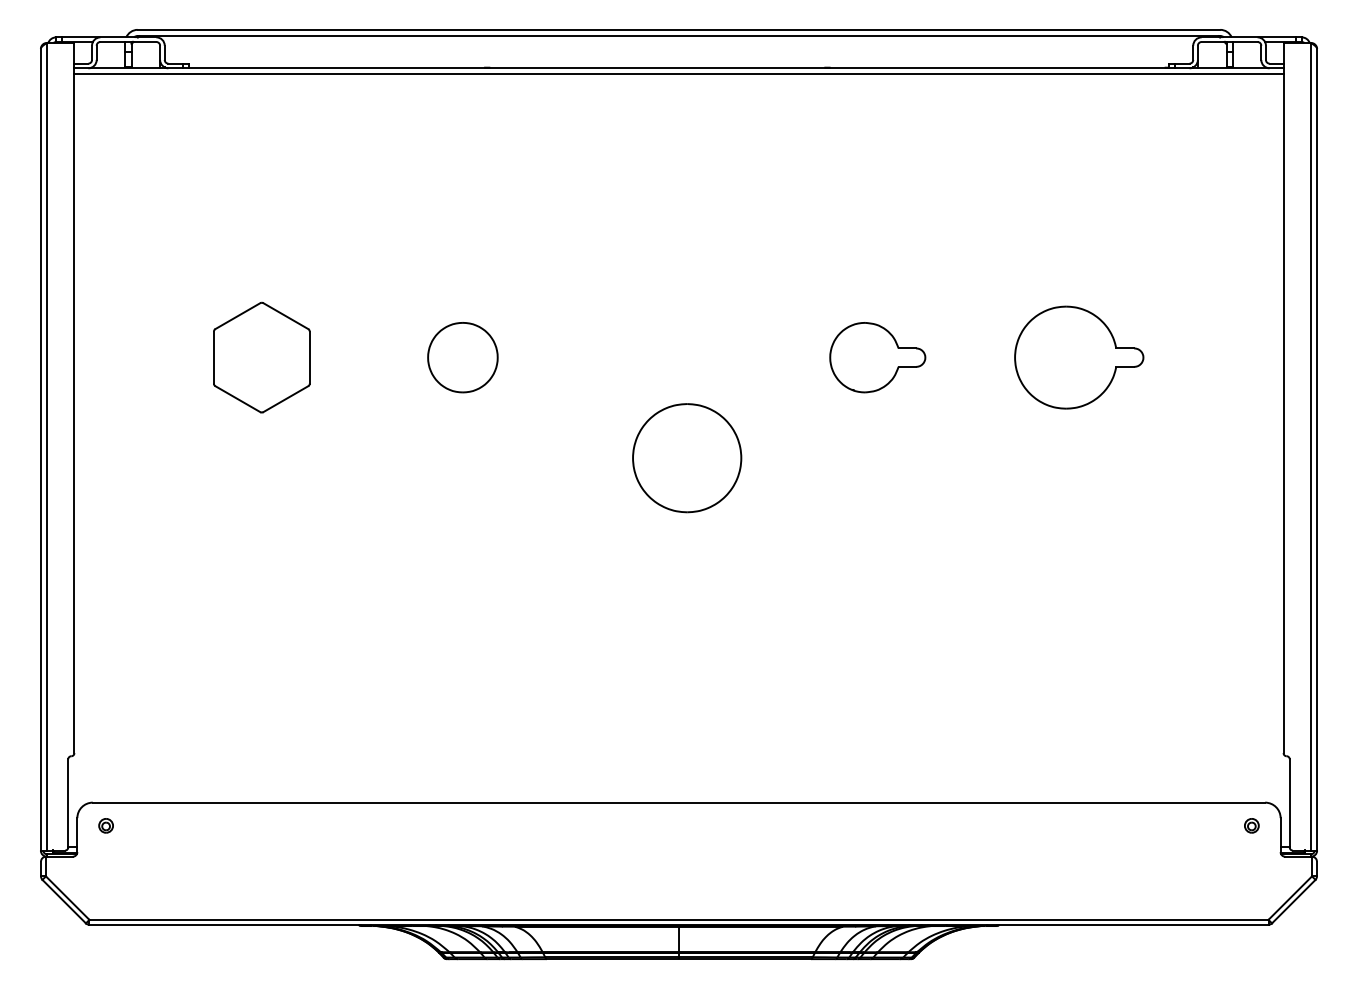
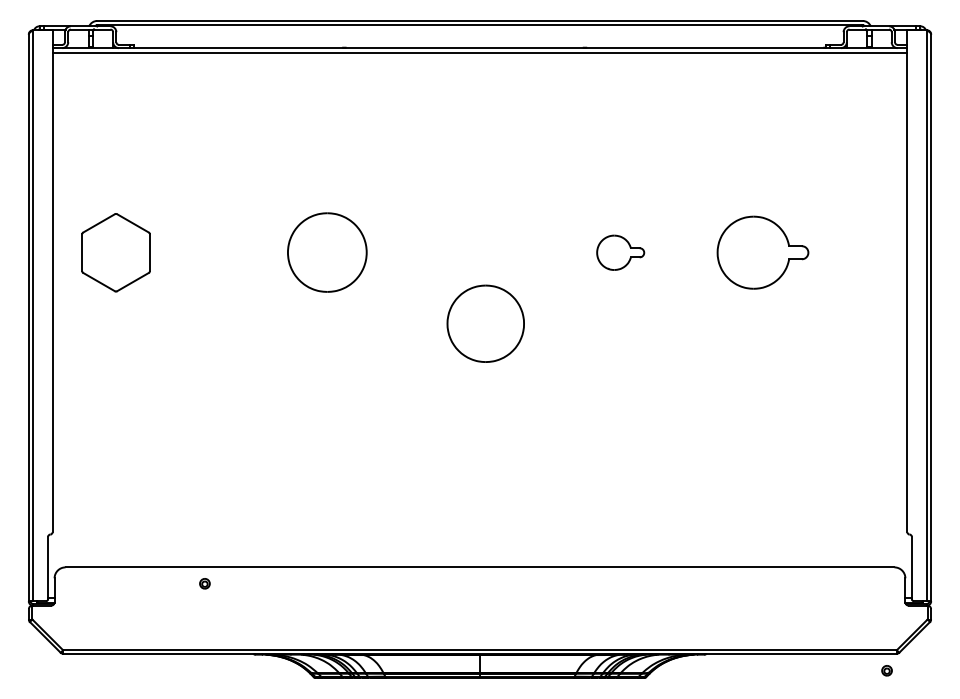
part: (261, 357) -> (115, 252), moved
part: (461, 357) -> (326, 252), size x1.6
part: (877, 357) -> (620, 252), size x0.7
part: (105, 825) -> (204, 583), moved
part: (1251, 825) -> (886, 670), moved

